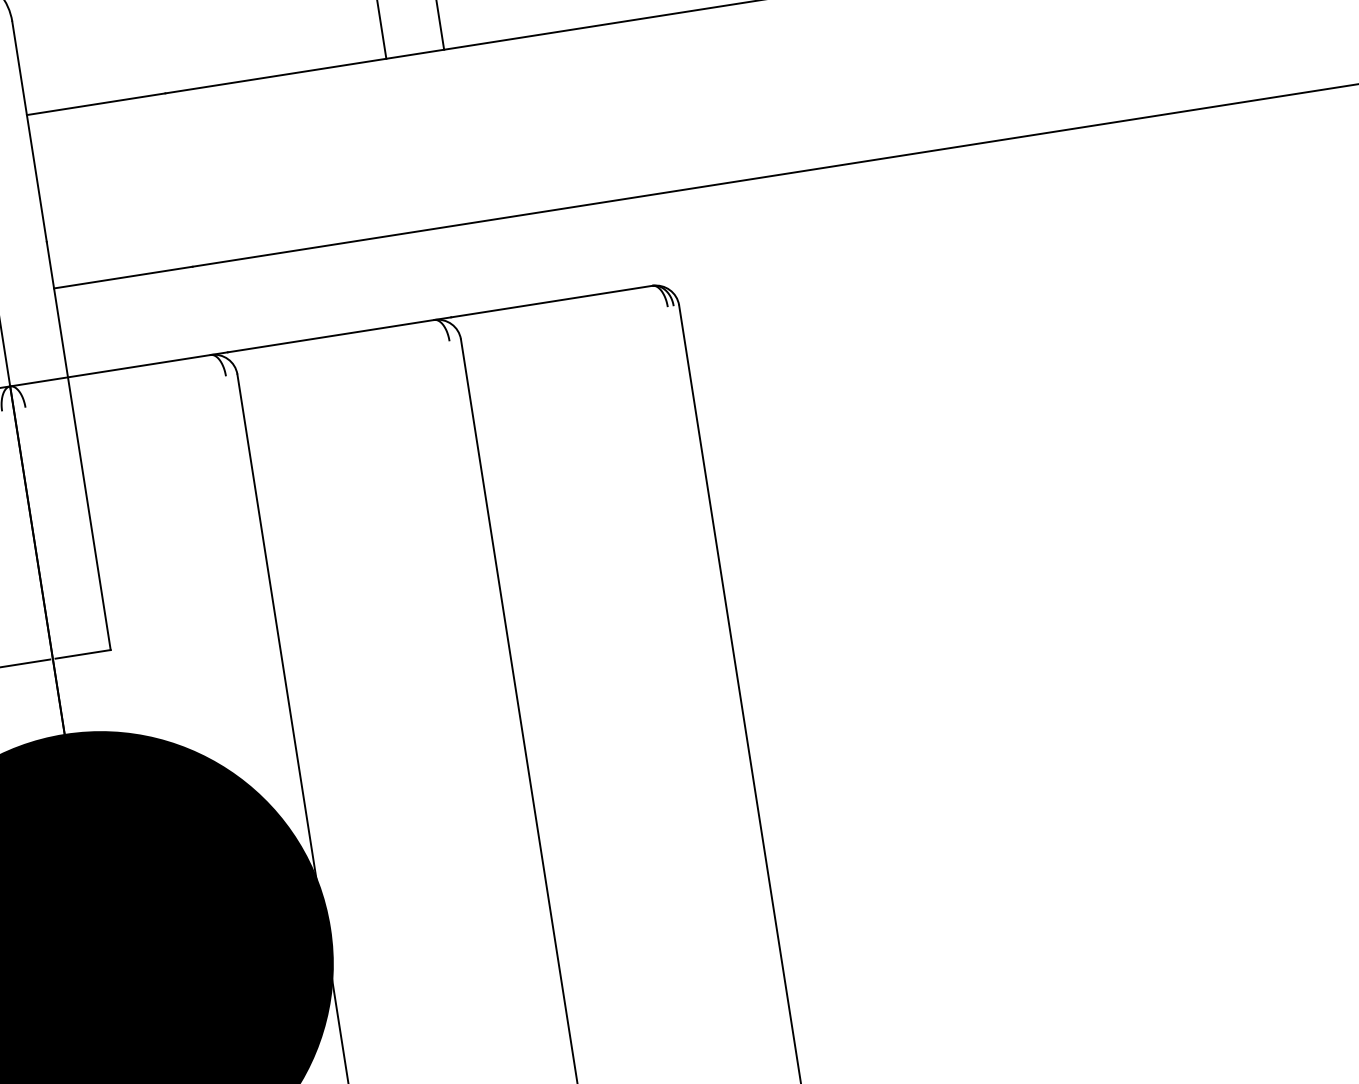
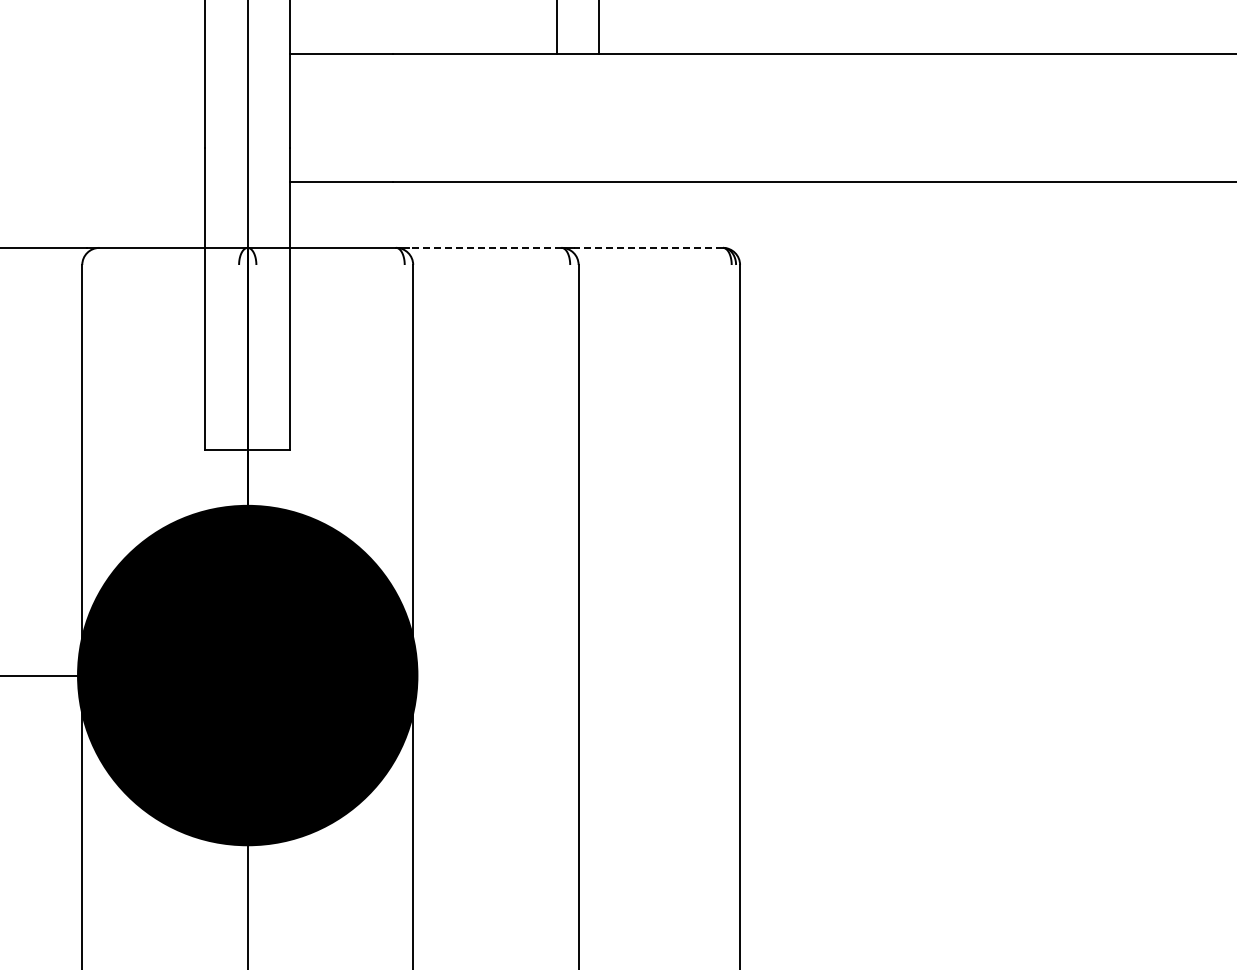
line: (551, 301) -> (648, 247), solid -> dashed
line: (330, 335) -> (484, 247), solid -> dashed

